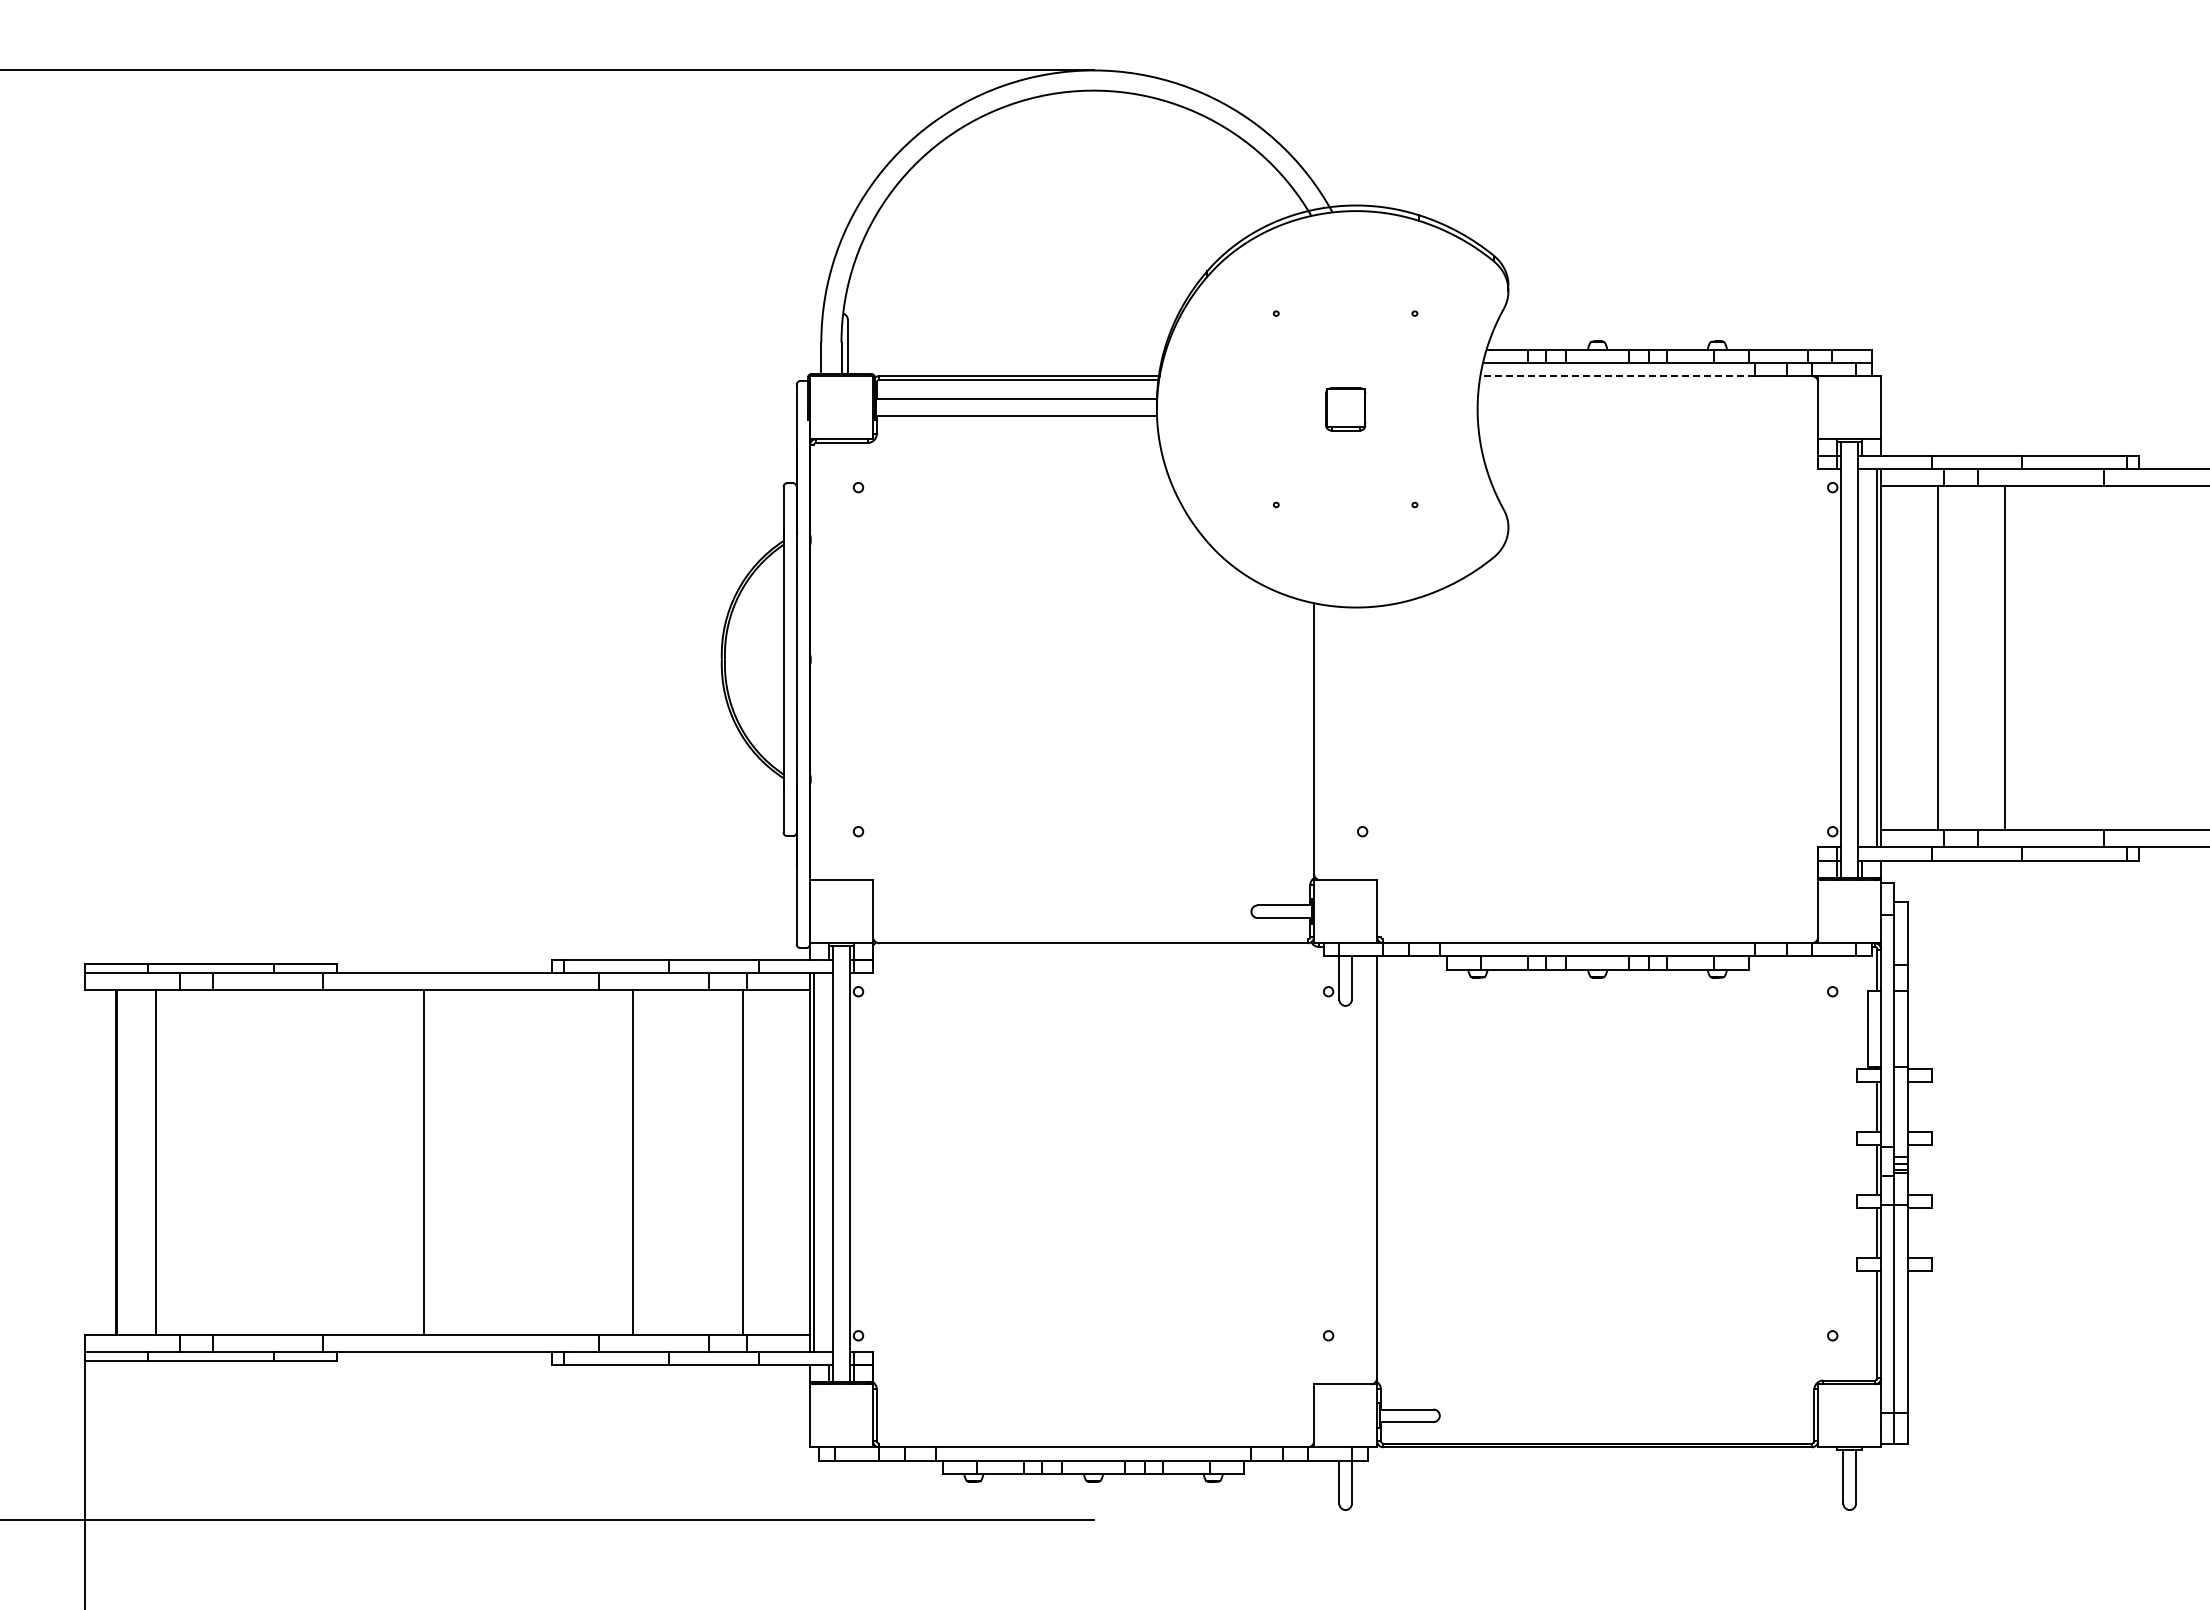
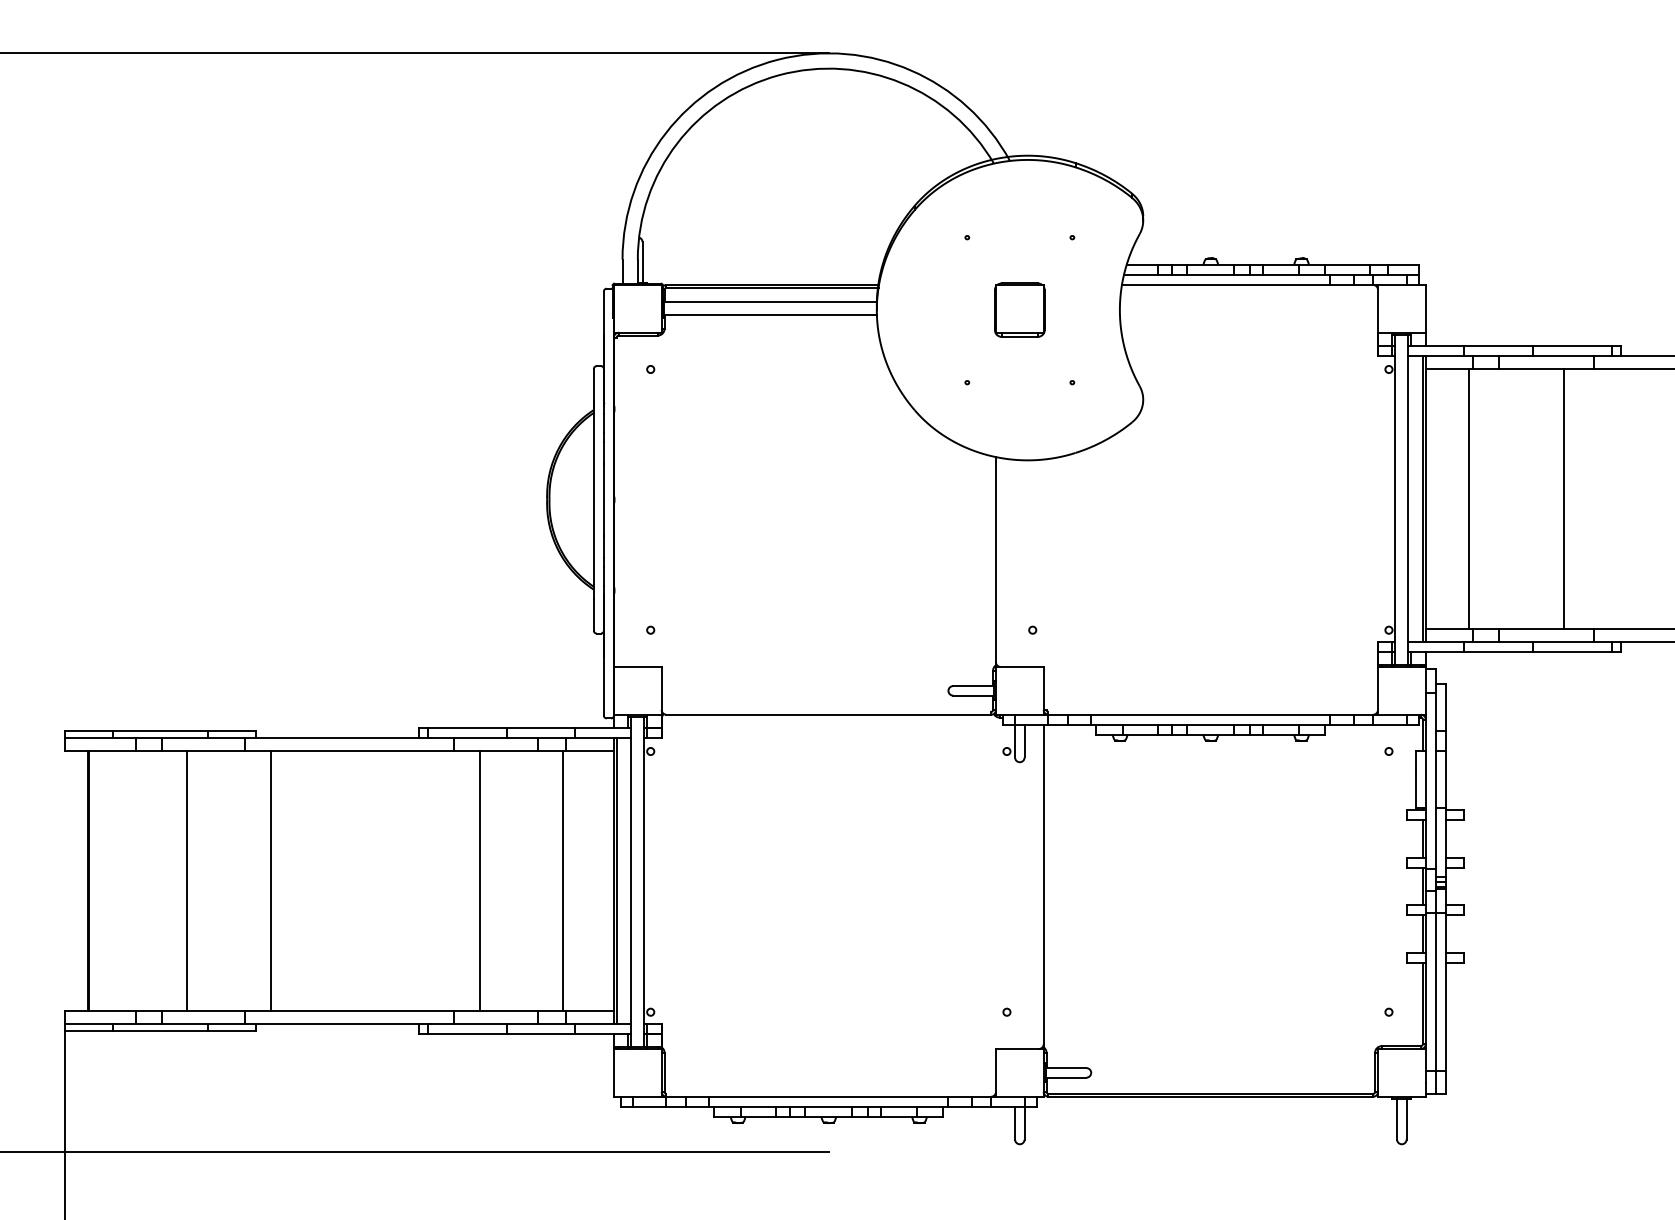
line: (1617, 376) -> (1225, 285), dashed -> solid
part: (1345, 409) -> (1019, 310), size x1.67
line: (2005, 658) -> (1564, 498), moved
line: (155, 1162) -> (186, 880), moved
line: (423, 1162) -> (270, 880), moved

